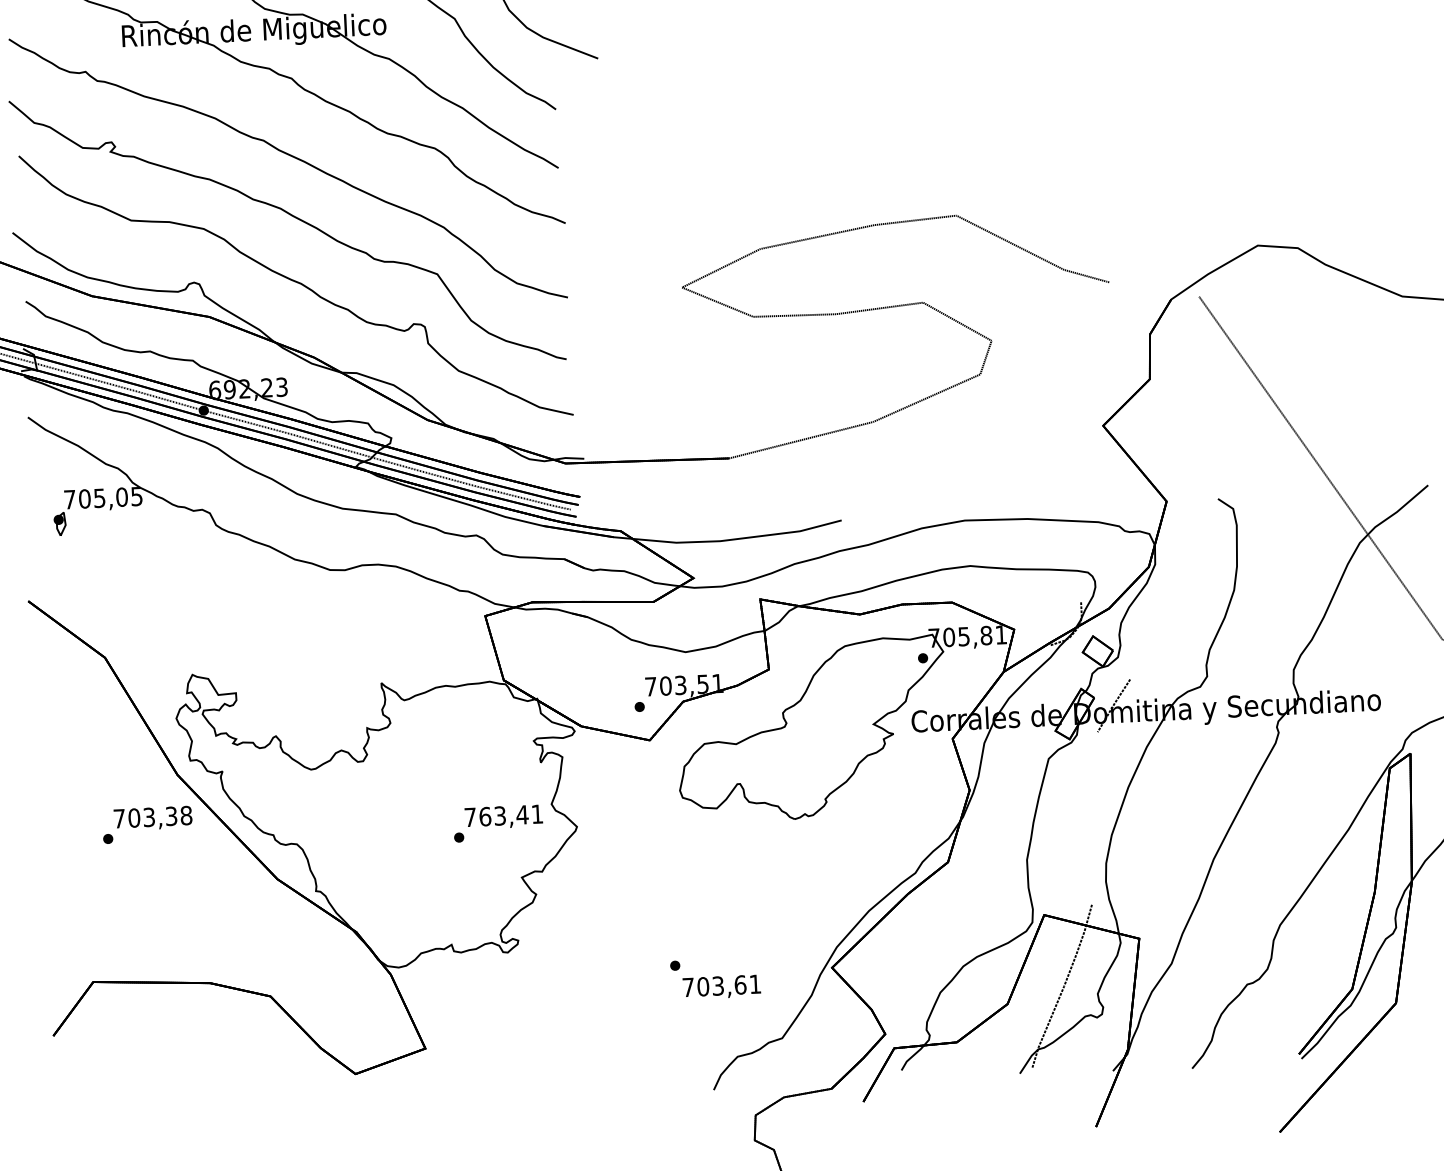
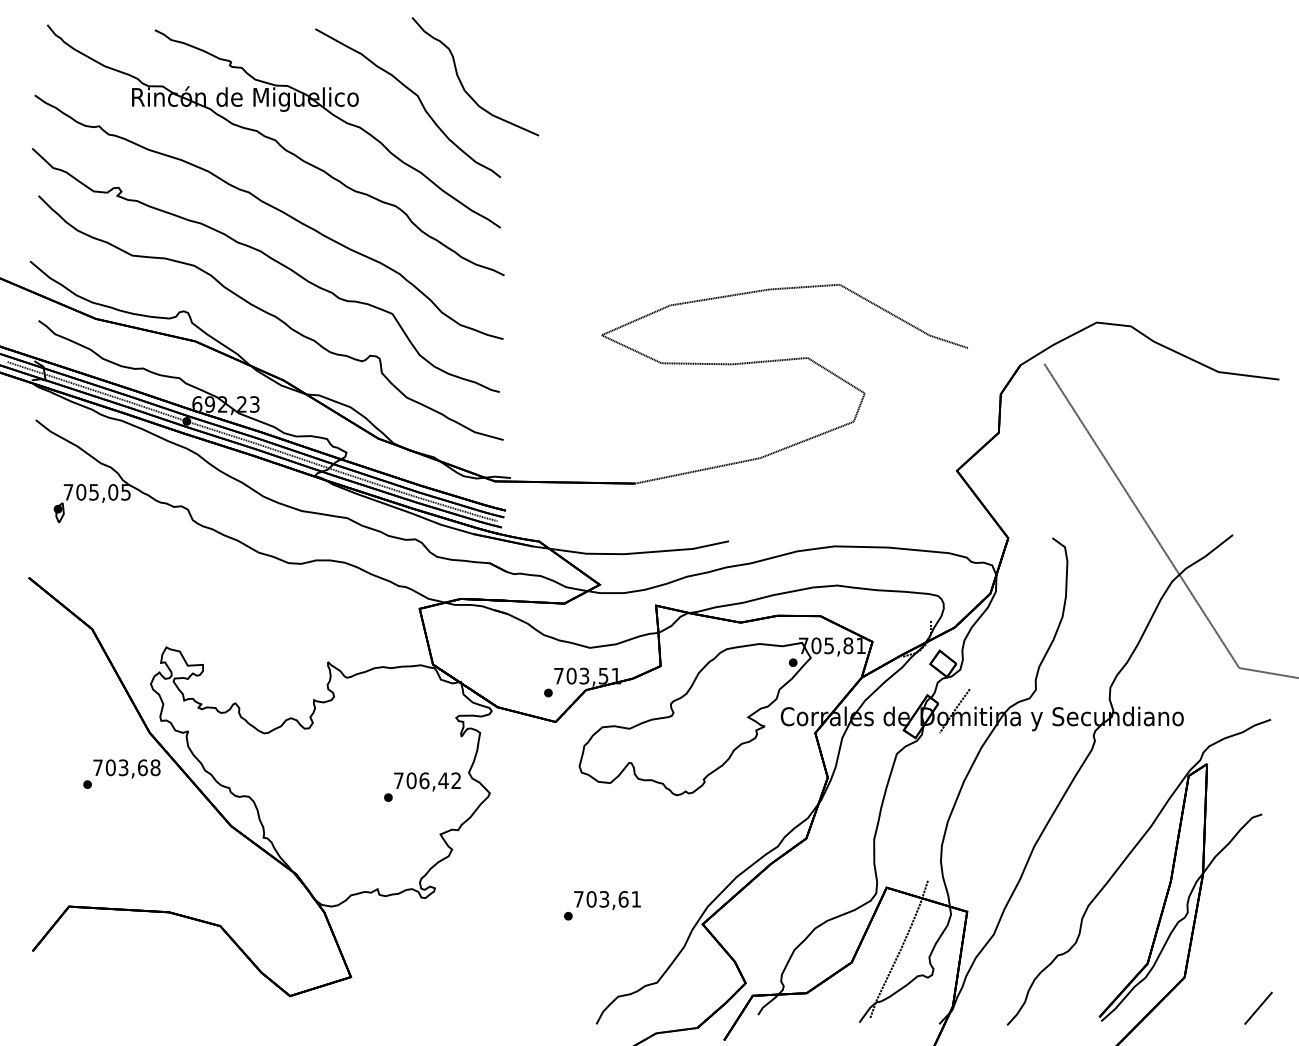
text: (510, 815) -> (433, 780), 763,41 -> 706,42
text: (171, 816) -> (142, 767), 703,38 -> 703,68
text: (721, 987) -> (607, 900), moved

